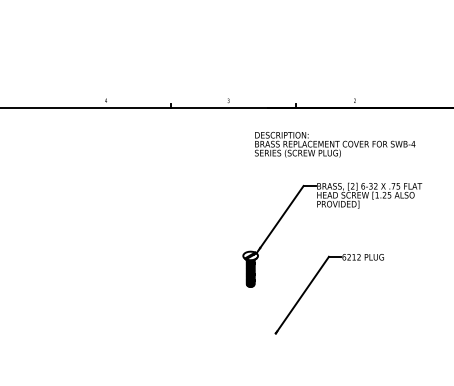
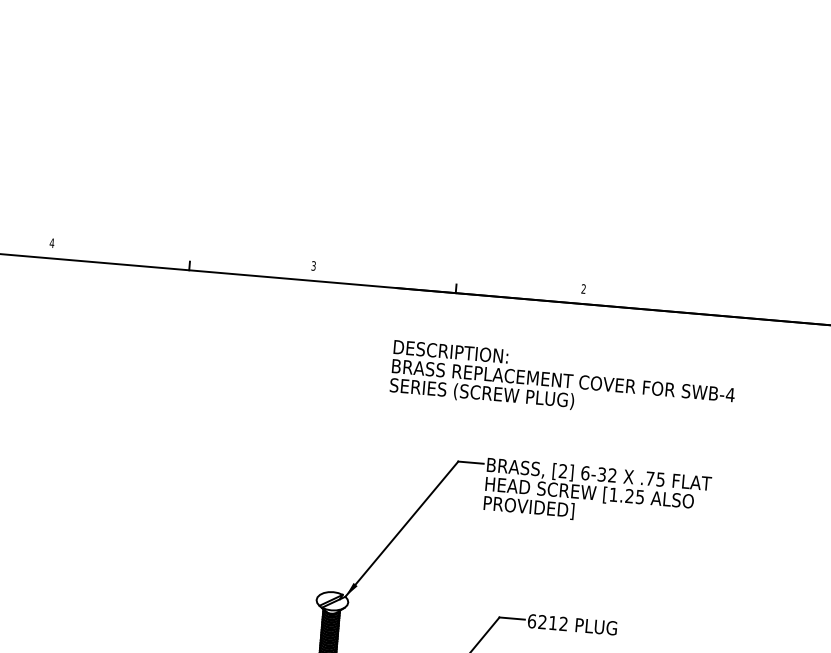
text: (335, 144) -> (563, 381), moved

